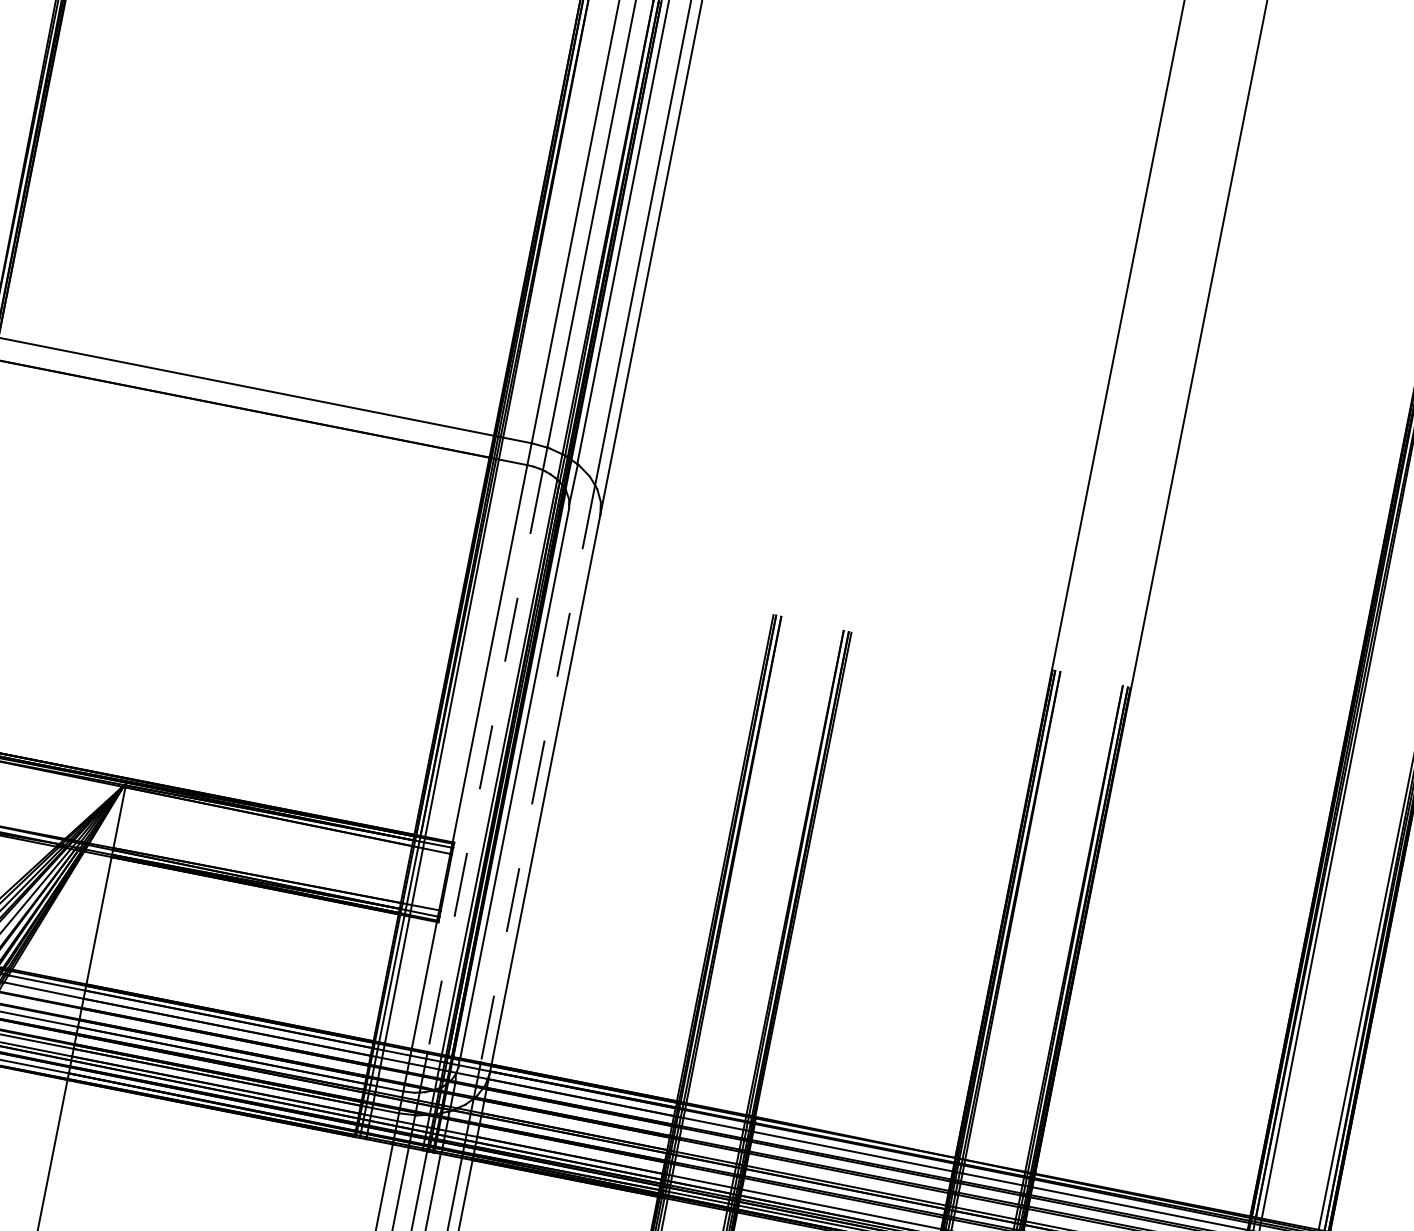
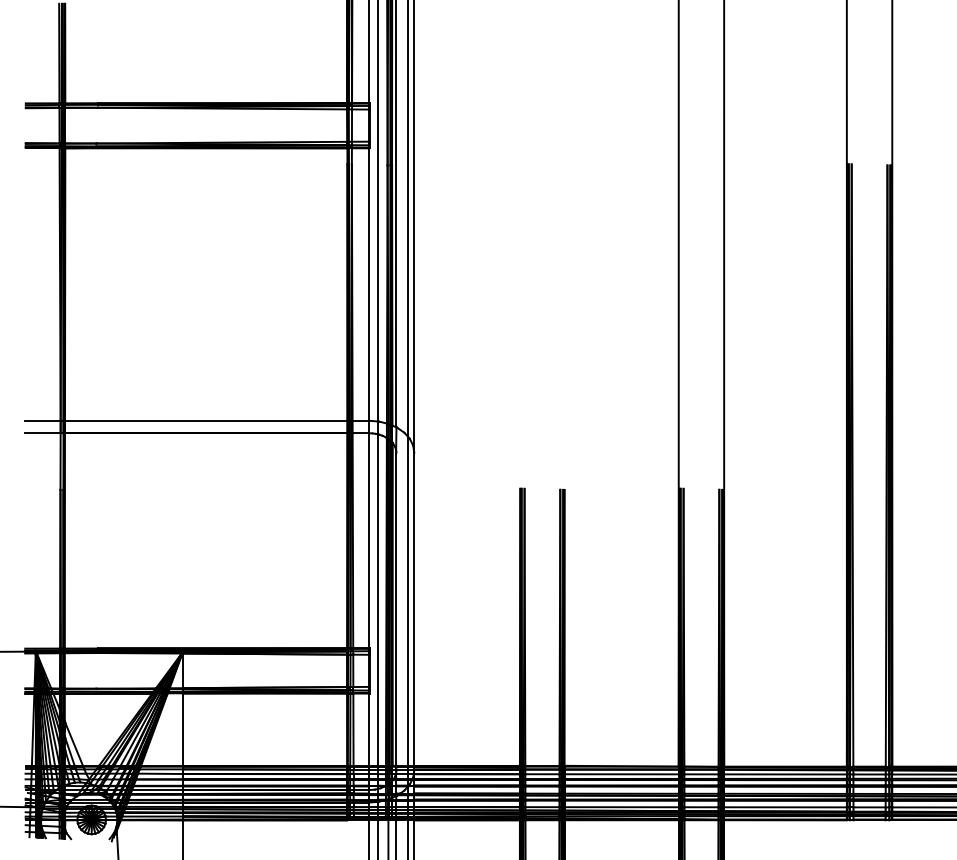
line: (484, 761) -> (377, 600), dashed -> solid
line: (538, 774) -> (408, 601), dashed -> solid

